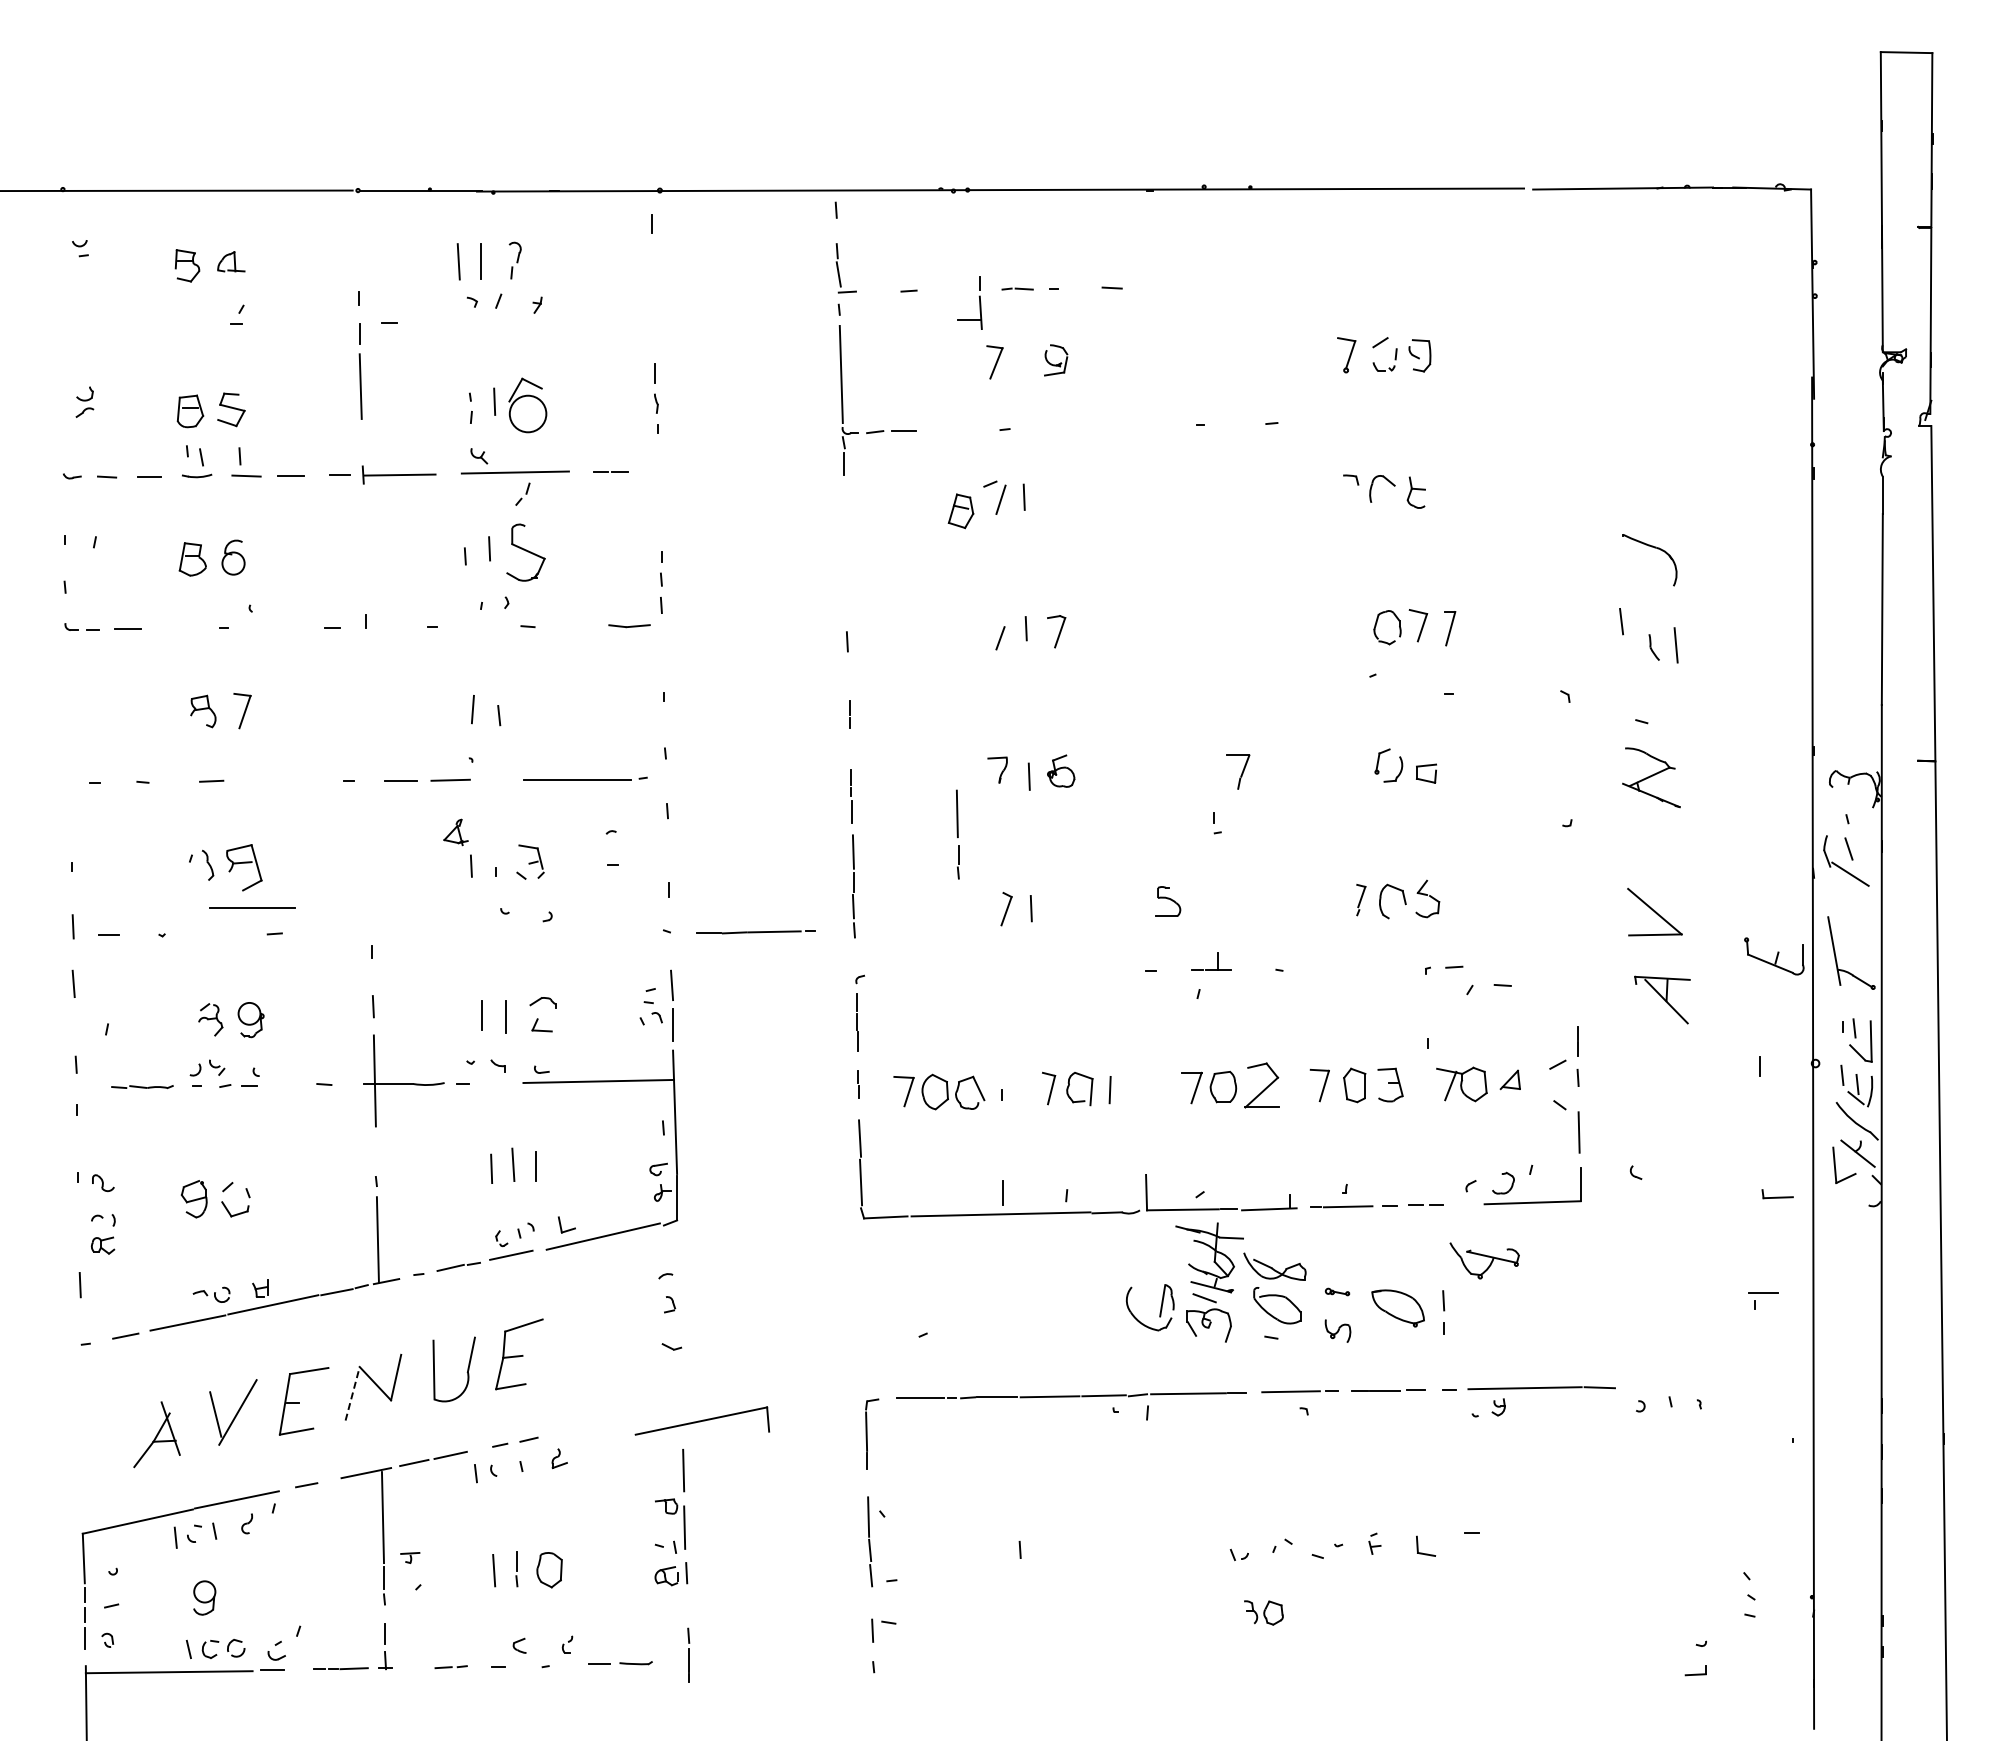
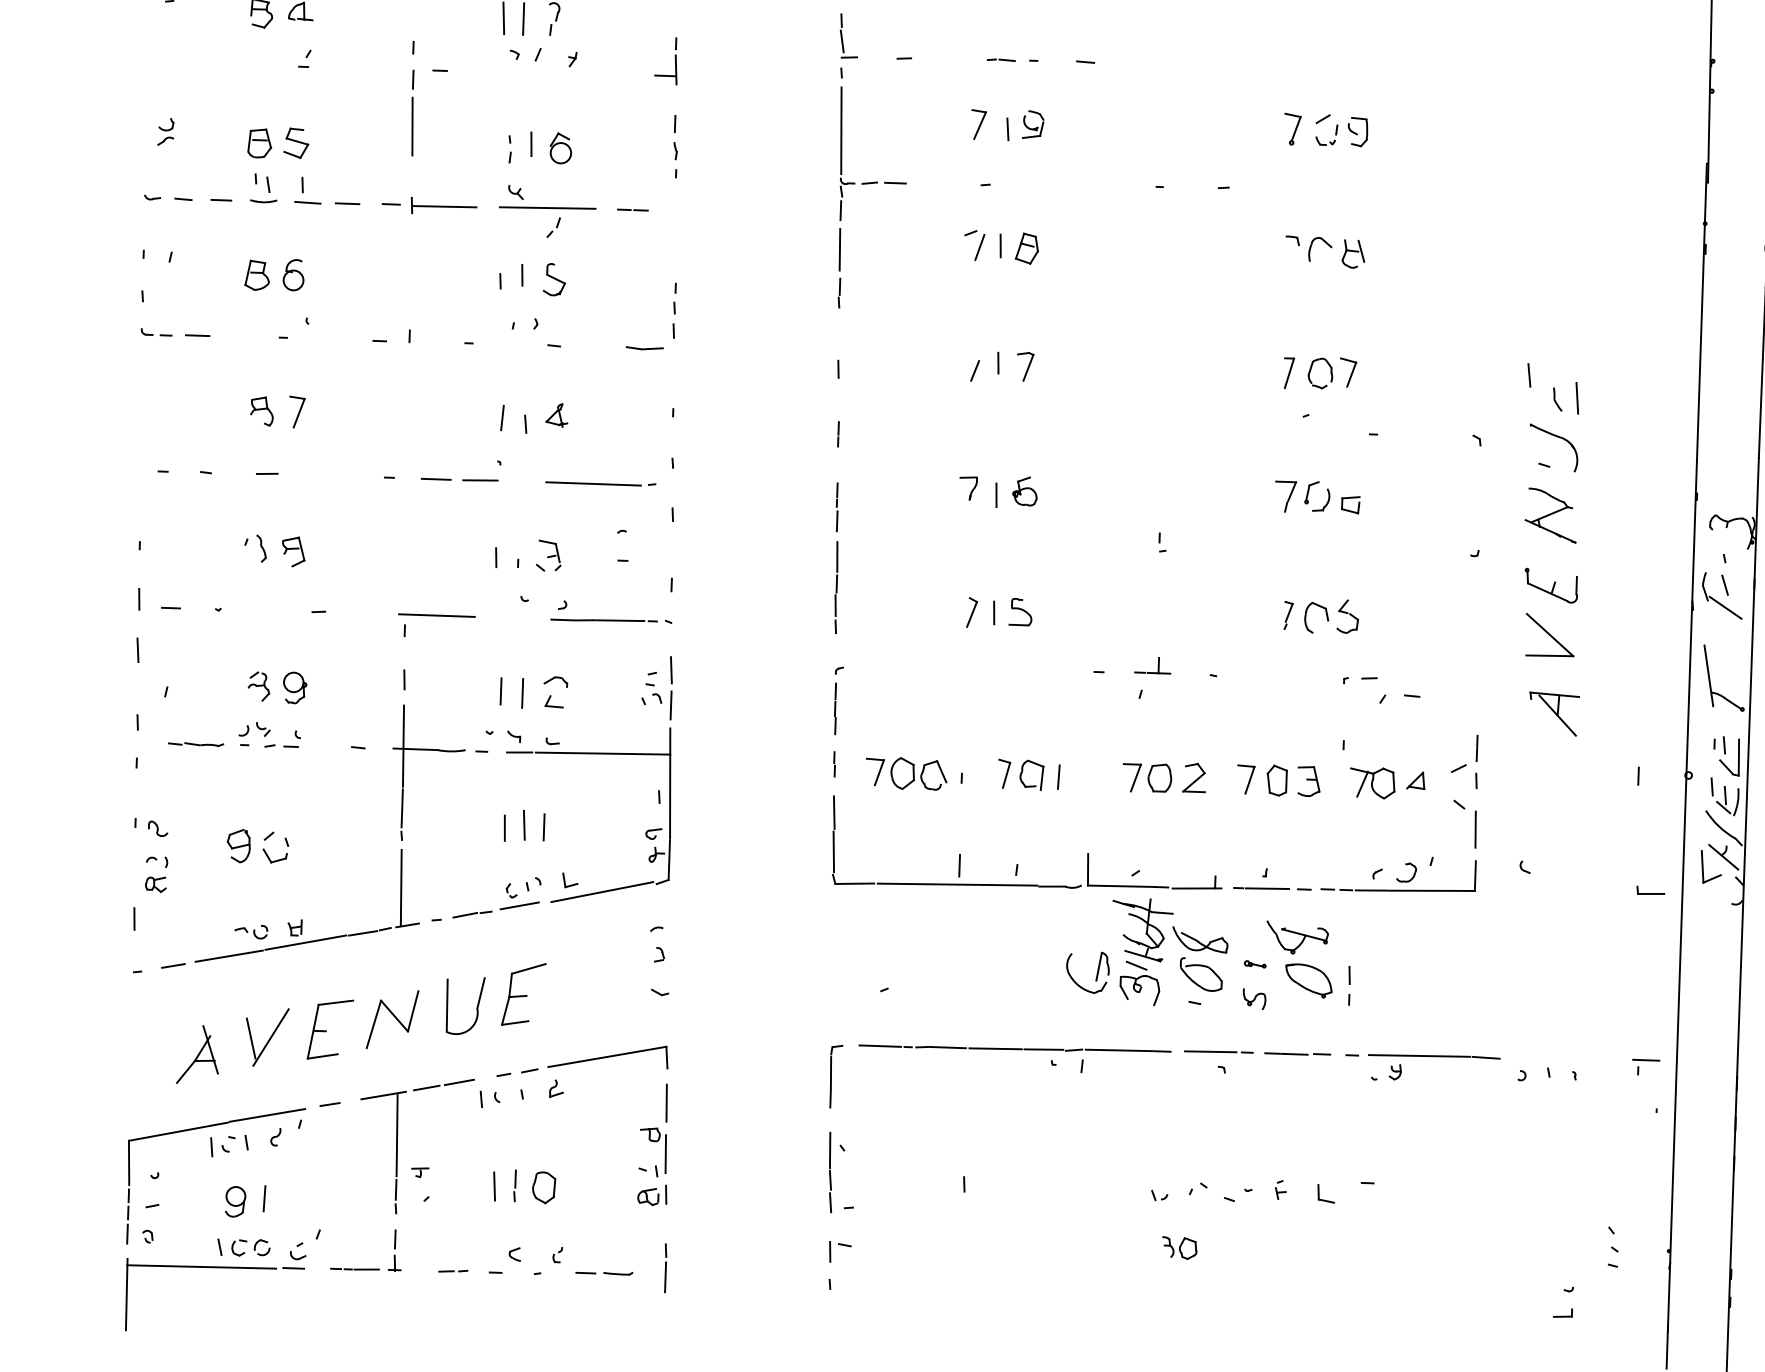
part: (979, 302) -> (675, 60), moved
line: (1027, 366) -> (1007, 129), added
part: (527, 404) -> (560, 147), size x0.62
line: (1428, 488) -> (1361, 250), added
part: (960, 511) -> (1026, 248), moved
part: (1654, 548) -> (1558, 437), moved
part: (525, 552) -> (554, 279), size x0.62
part: (1450, 628) -> (1289, 373), moved
part: (1238, 771) -> (1285, 496), moved
part: (455, 832) -> (556, 415), moved
part: (957, 834) -> (839, 268), moved
part: (244, 867) -> (293, 551), size x0.71
part: (1168, 901) -> (1021, 611), moved
line: (252, 907) -> (437, 614), moved
line: (755, 932) -> (603, 620), moved
part: (1774, 956) -> (1551, 585), moved
line: (505, 1083) -> (519, 752), added
part: (1261, 1085) -> (1193, 777), size x0.71
line: (375, 1150) -> (401, 808), added
line: (1464, 1204) -> (1371, 890), added
part: (1484, 1260) -> (1297, 937), moved
part: (1763, 1293) -> (1646, 1060), moved
line: (352, 1393) -> (373, 1024), dashed -> solid
part: (701, 1420) -> (607, 1056), moved
line: (236, 1593) -> (264, 1198), added

